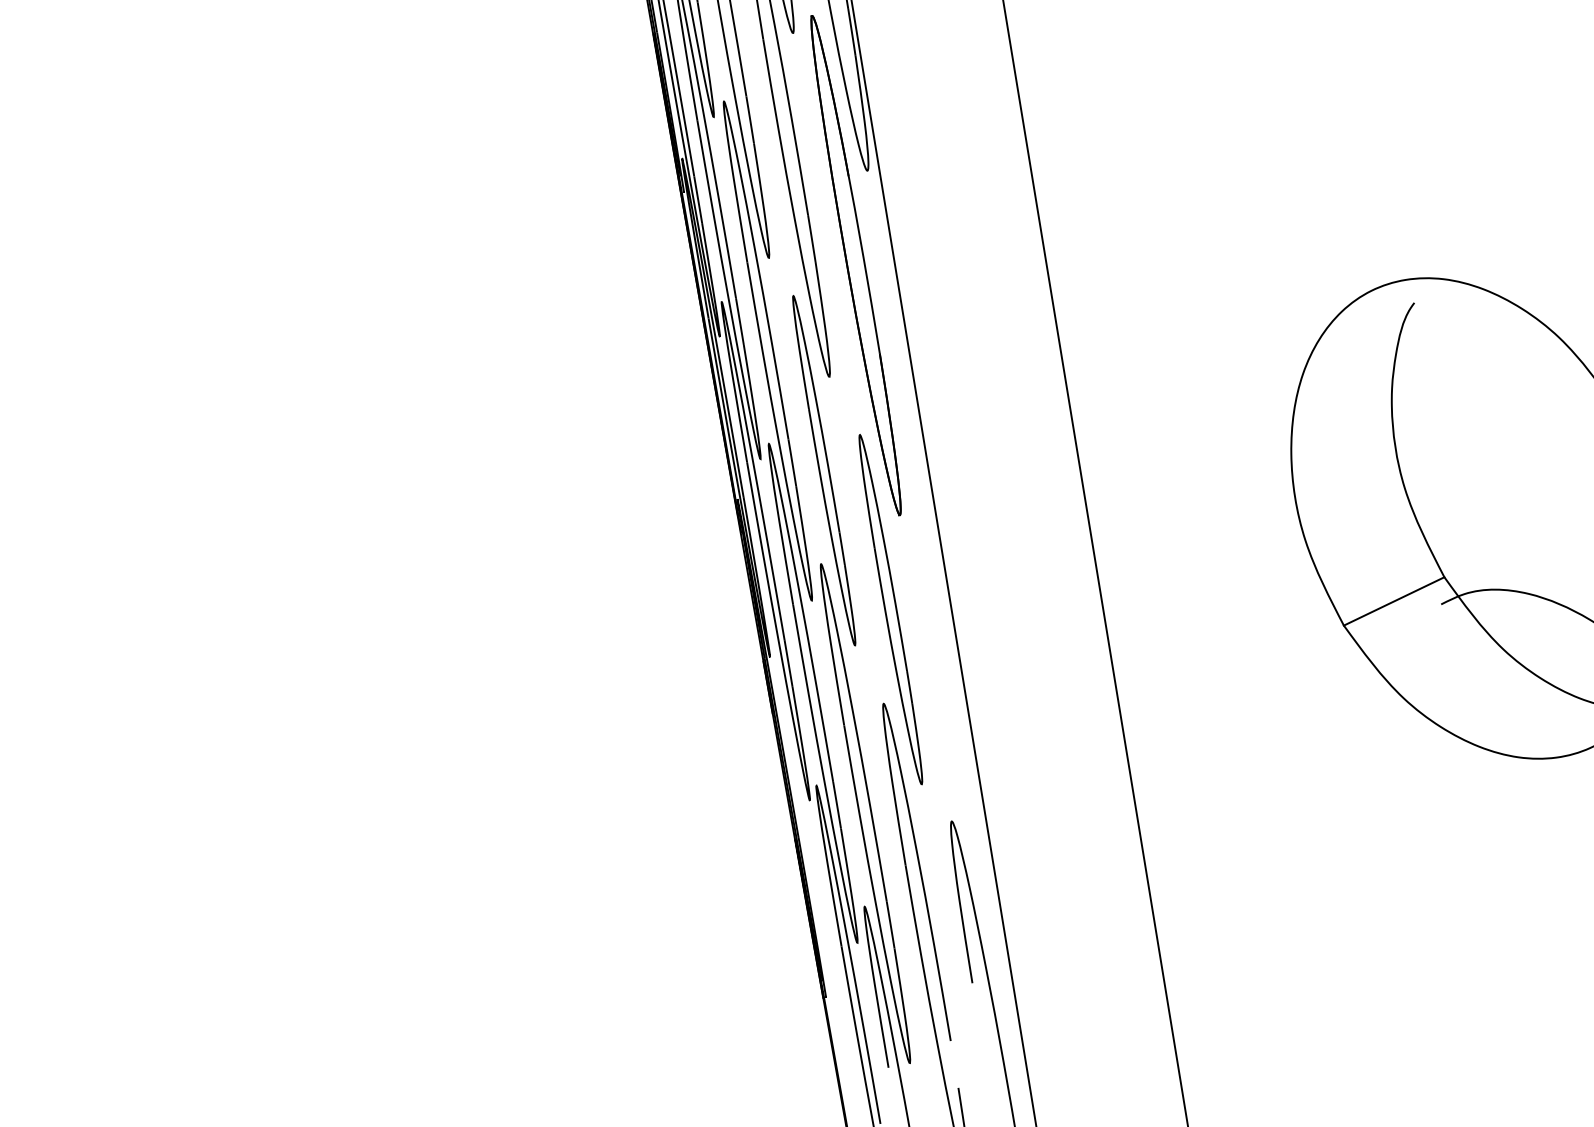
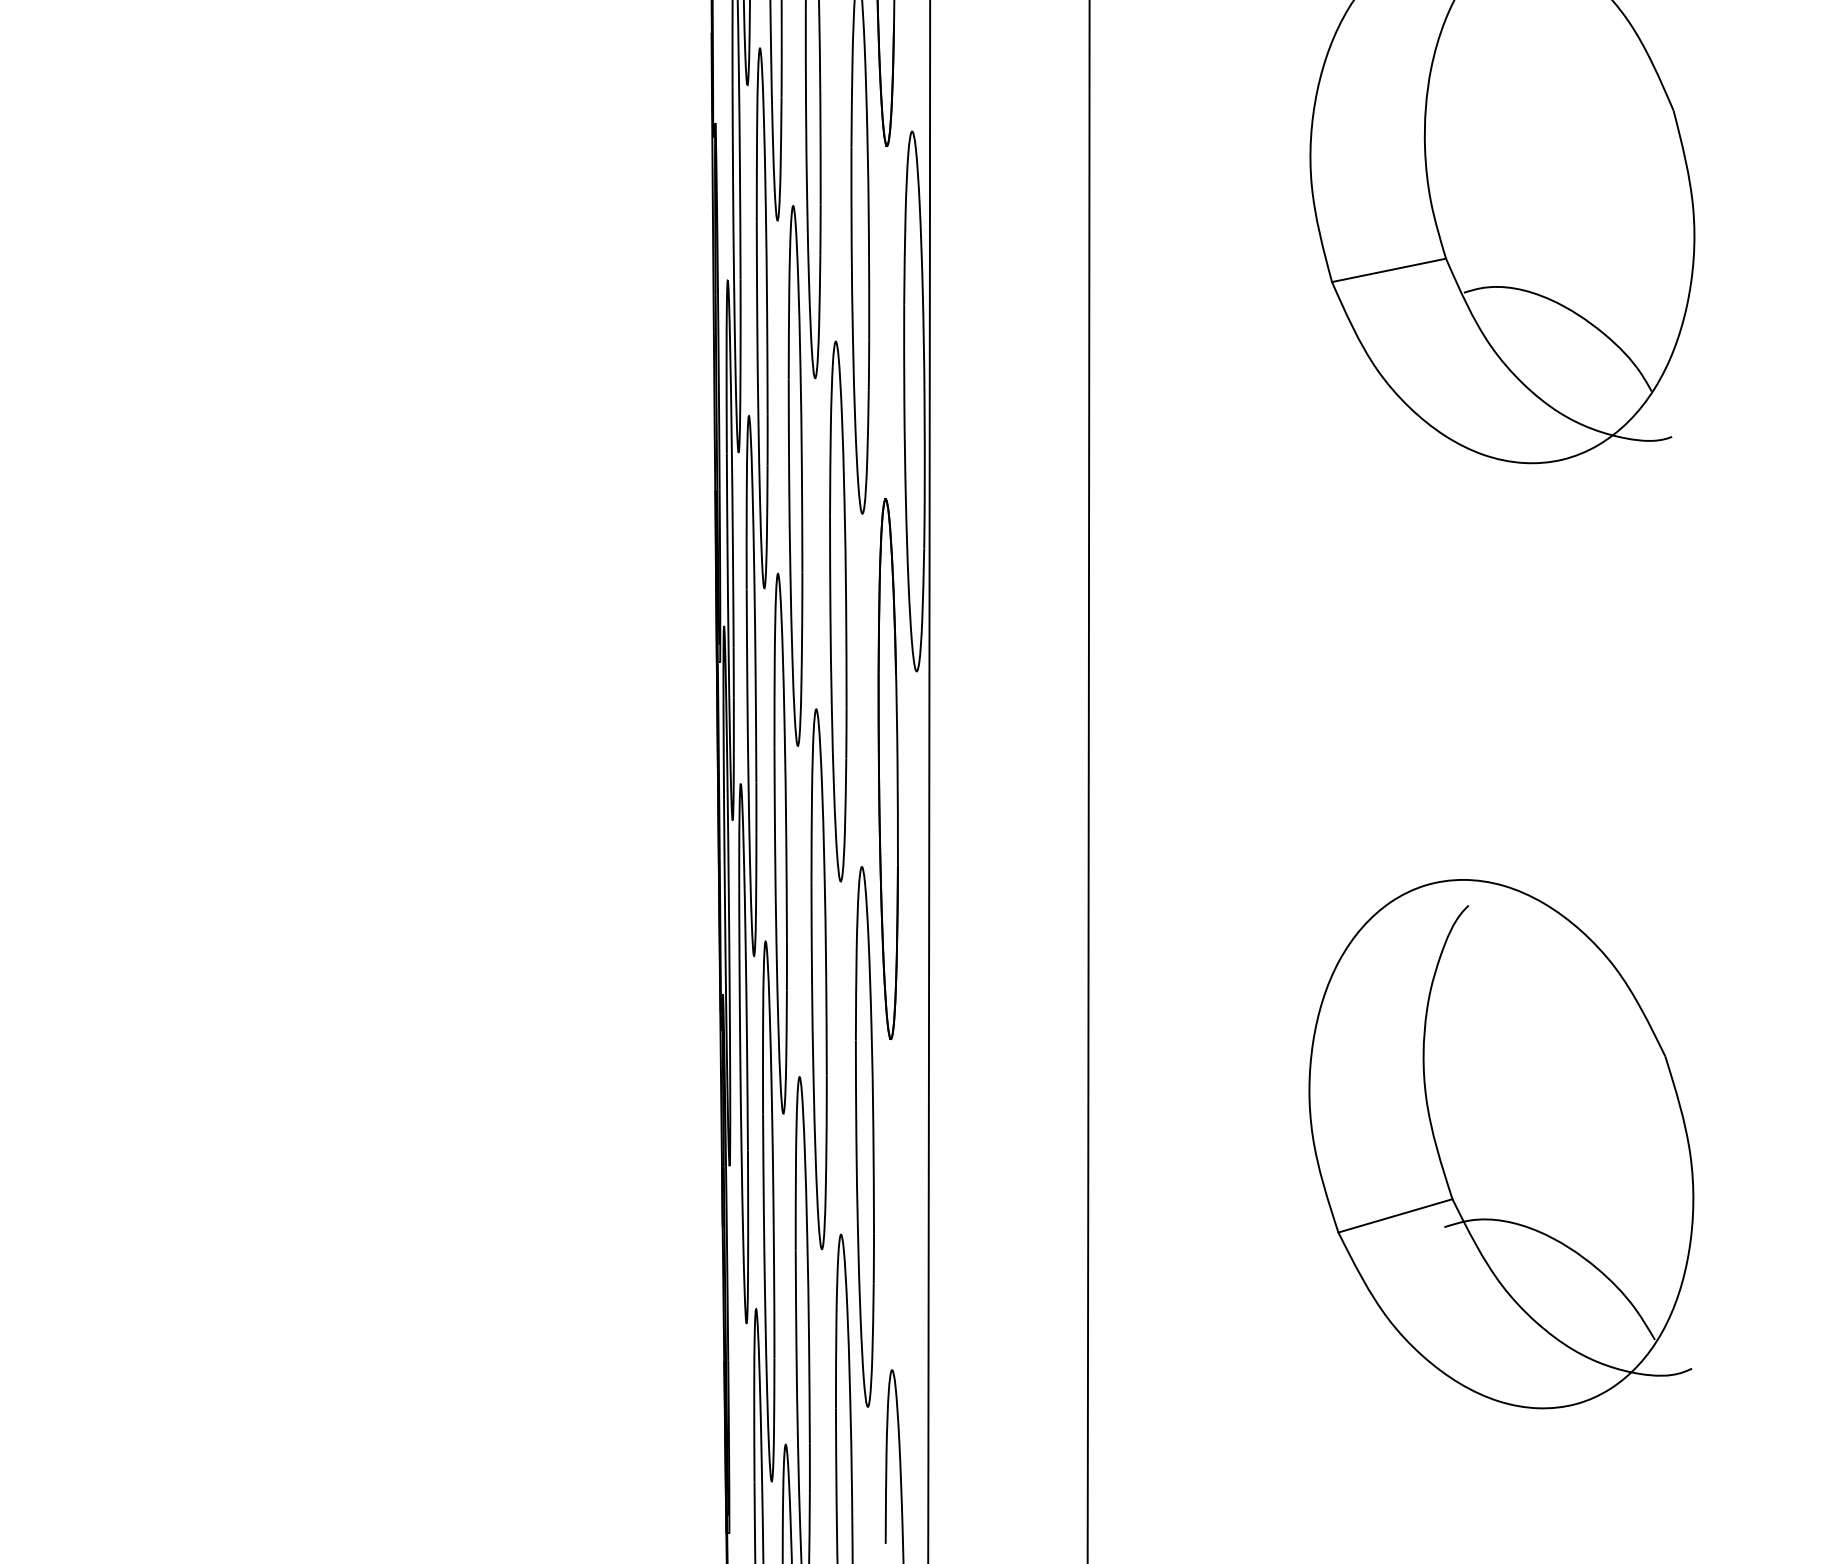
part: (823, 471) -> (818, 979), size x1.43
part: (890, 609) -> (864, 1136), size x1.43

